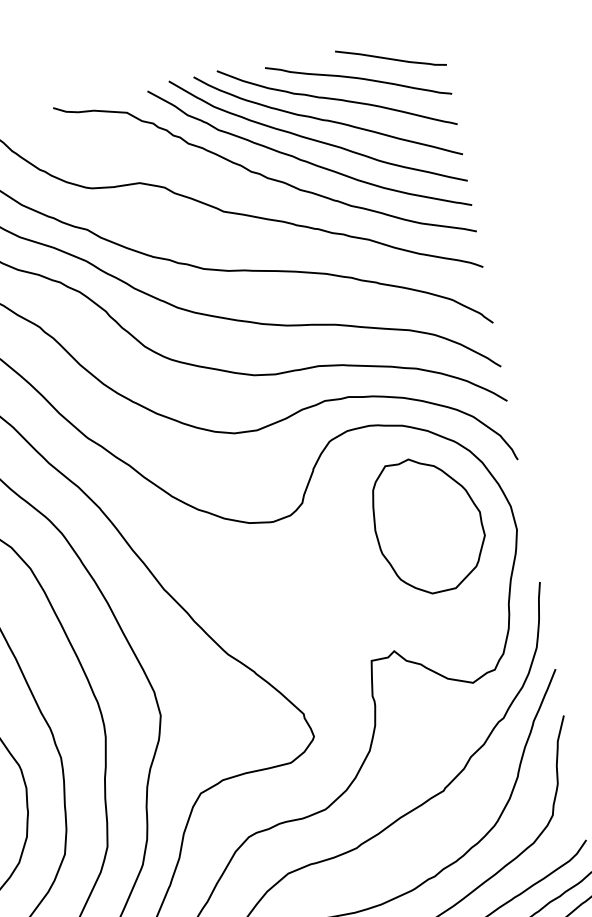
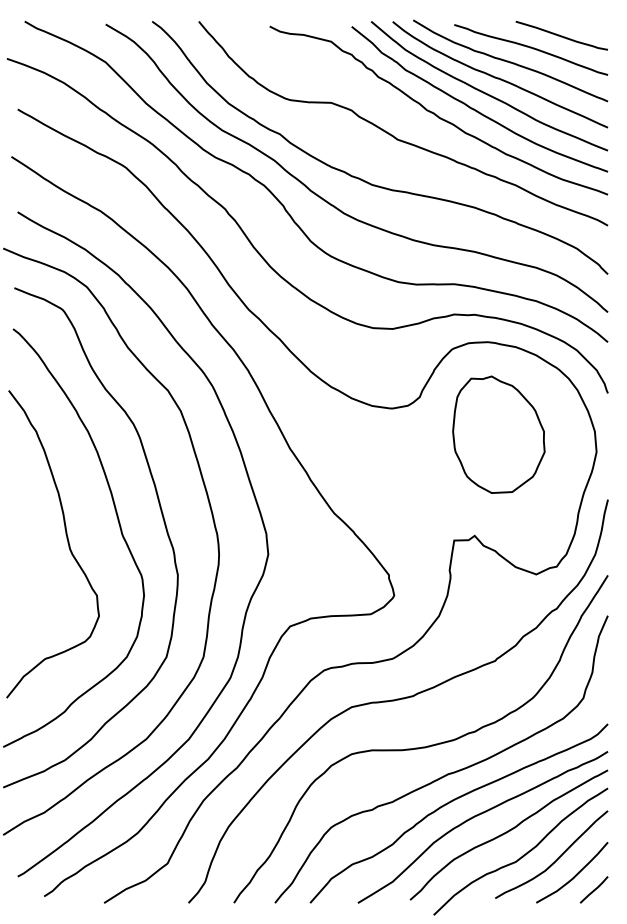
part: (428, 524) -> (498, 434), moved

